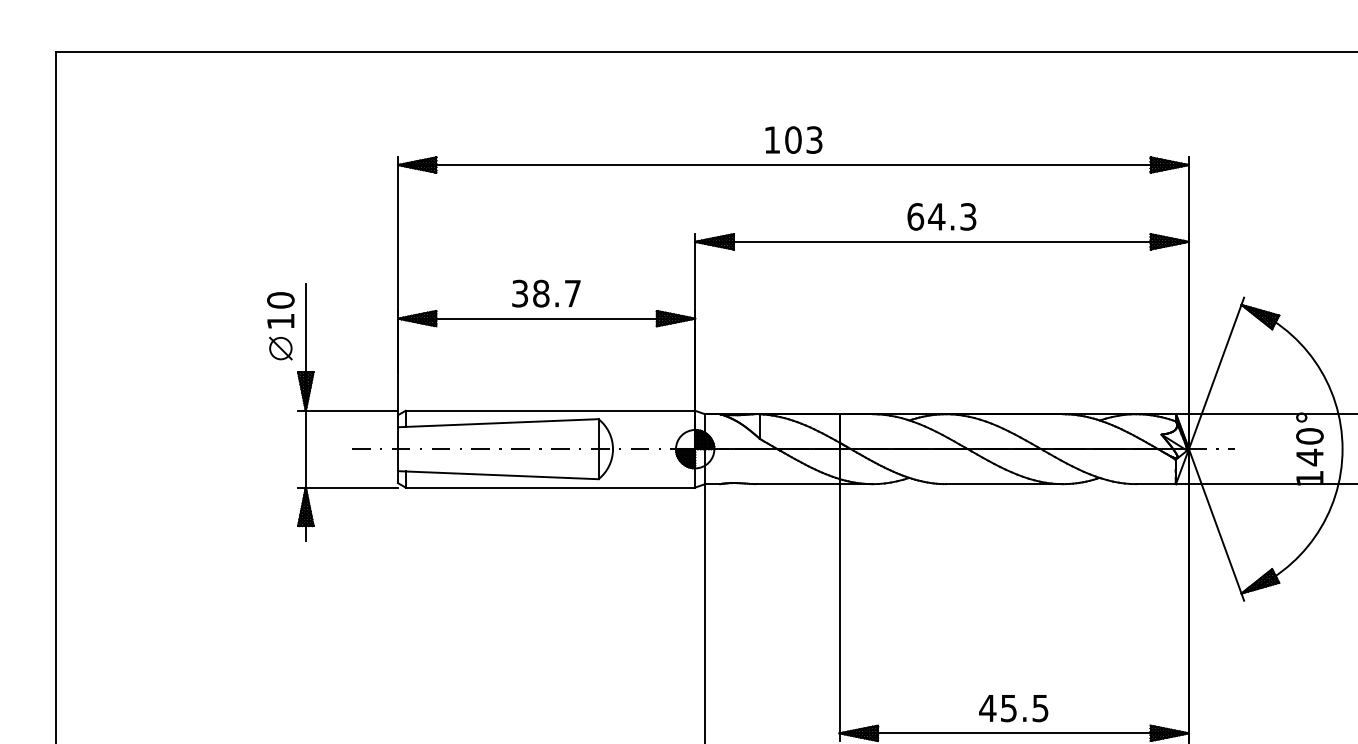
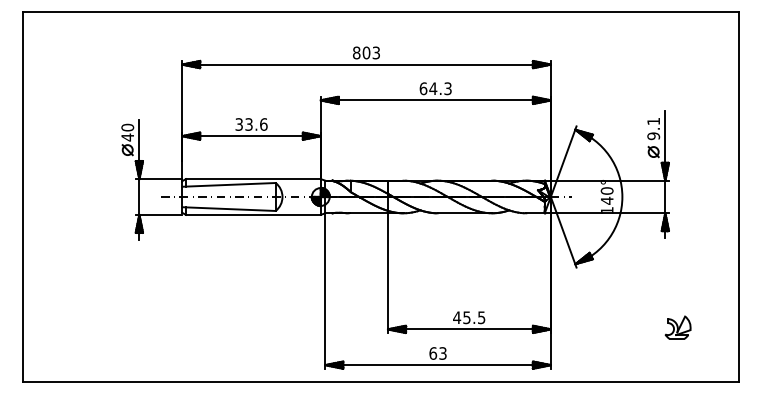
text: (771, 139) -> (356, 52), 103 -> 803
text: (557, 293) -> (256, 124), 38.7 -> 33.6
text: (280, 321) -> (127, 137), 10 -> 40

